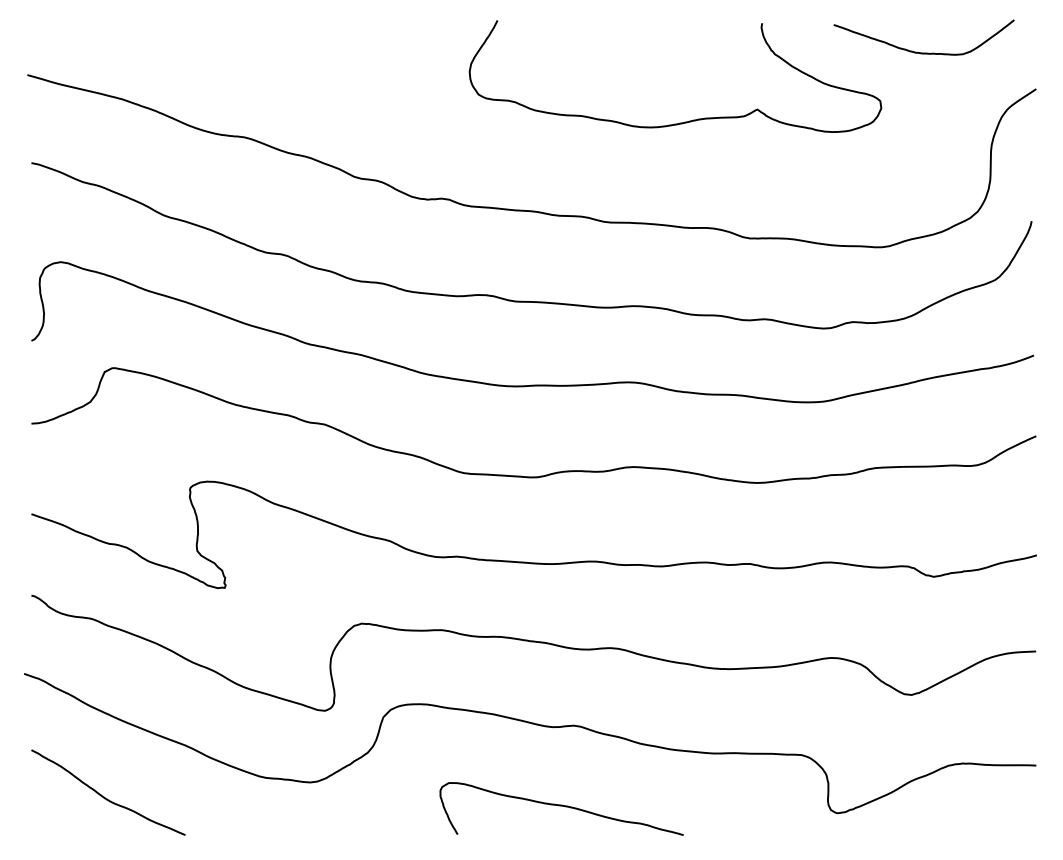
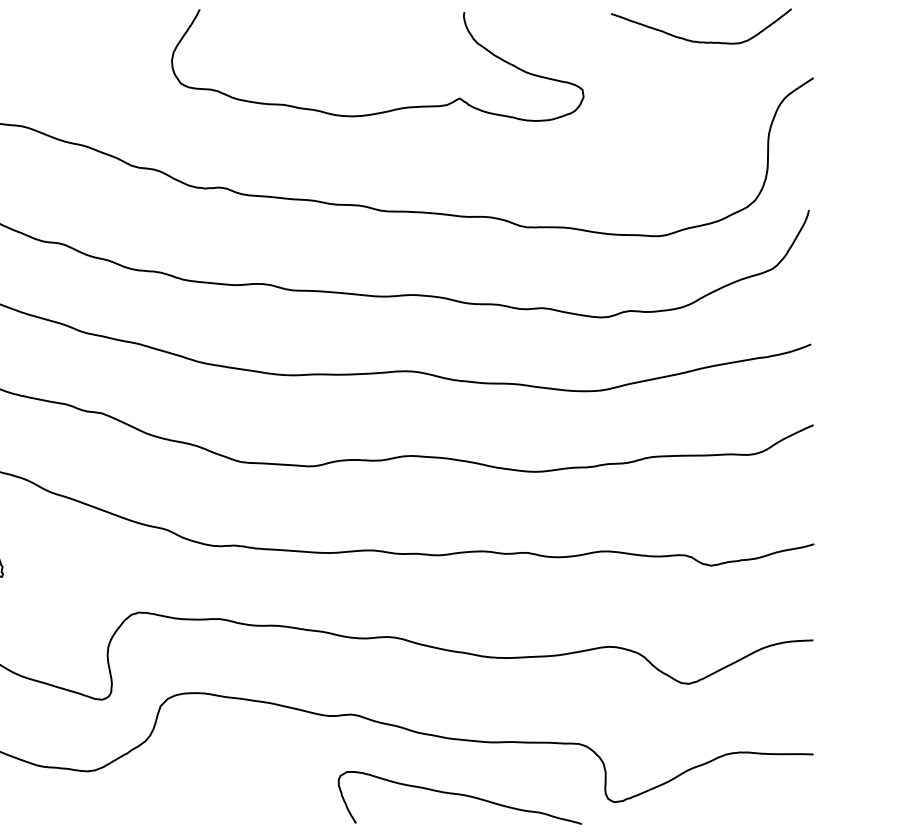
curve: (684, 121) -> (386, 110), moved
curve: (561, 806) -> (459, 795), moved

